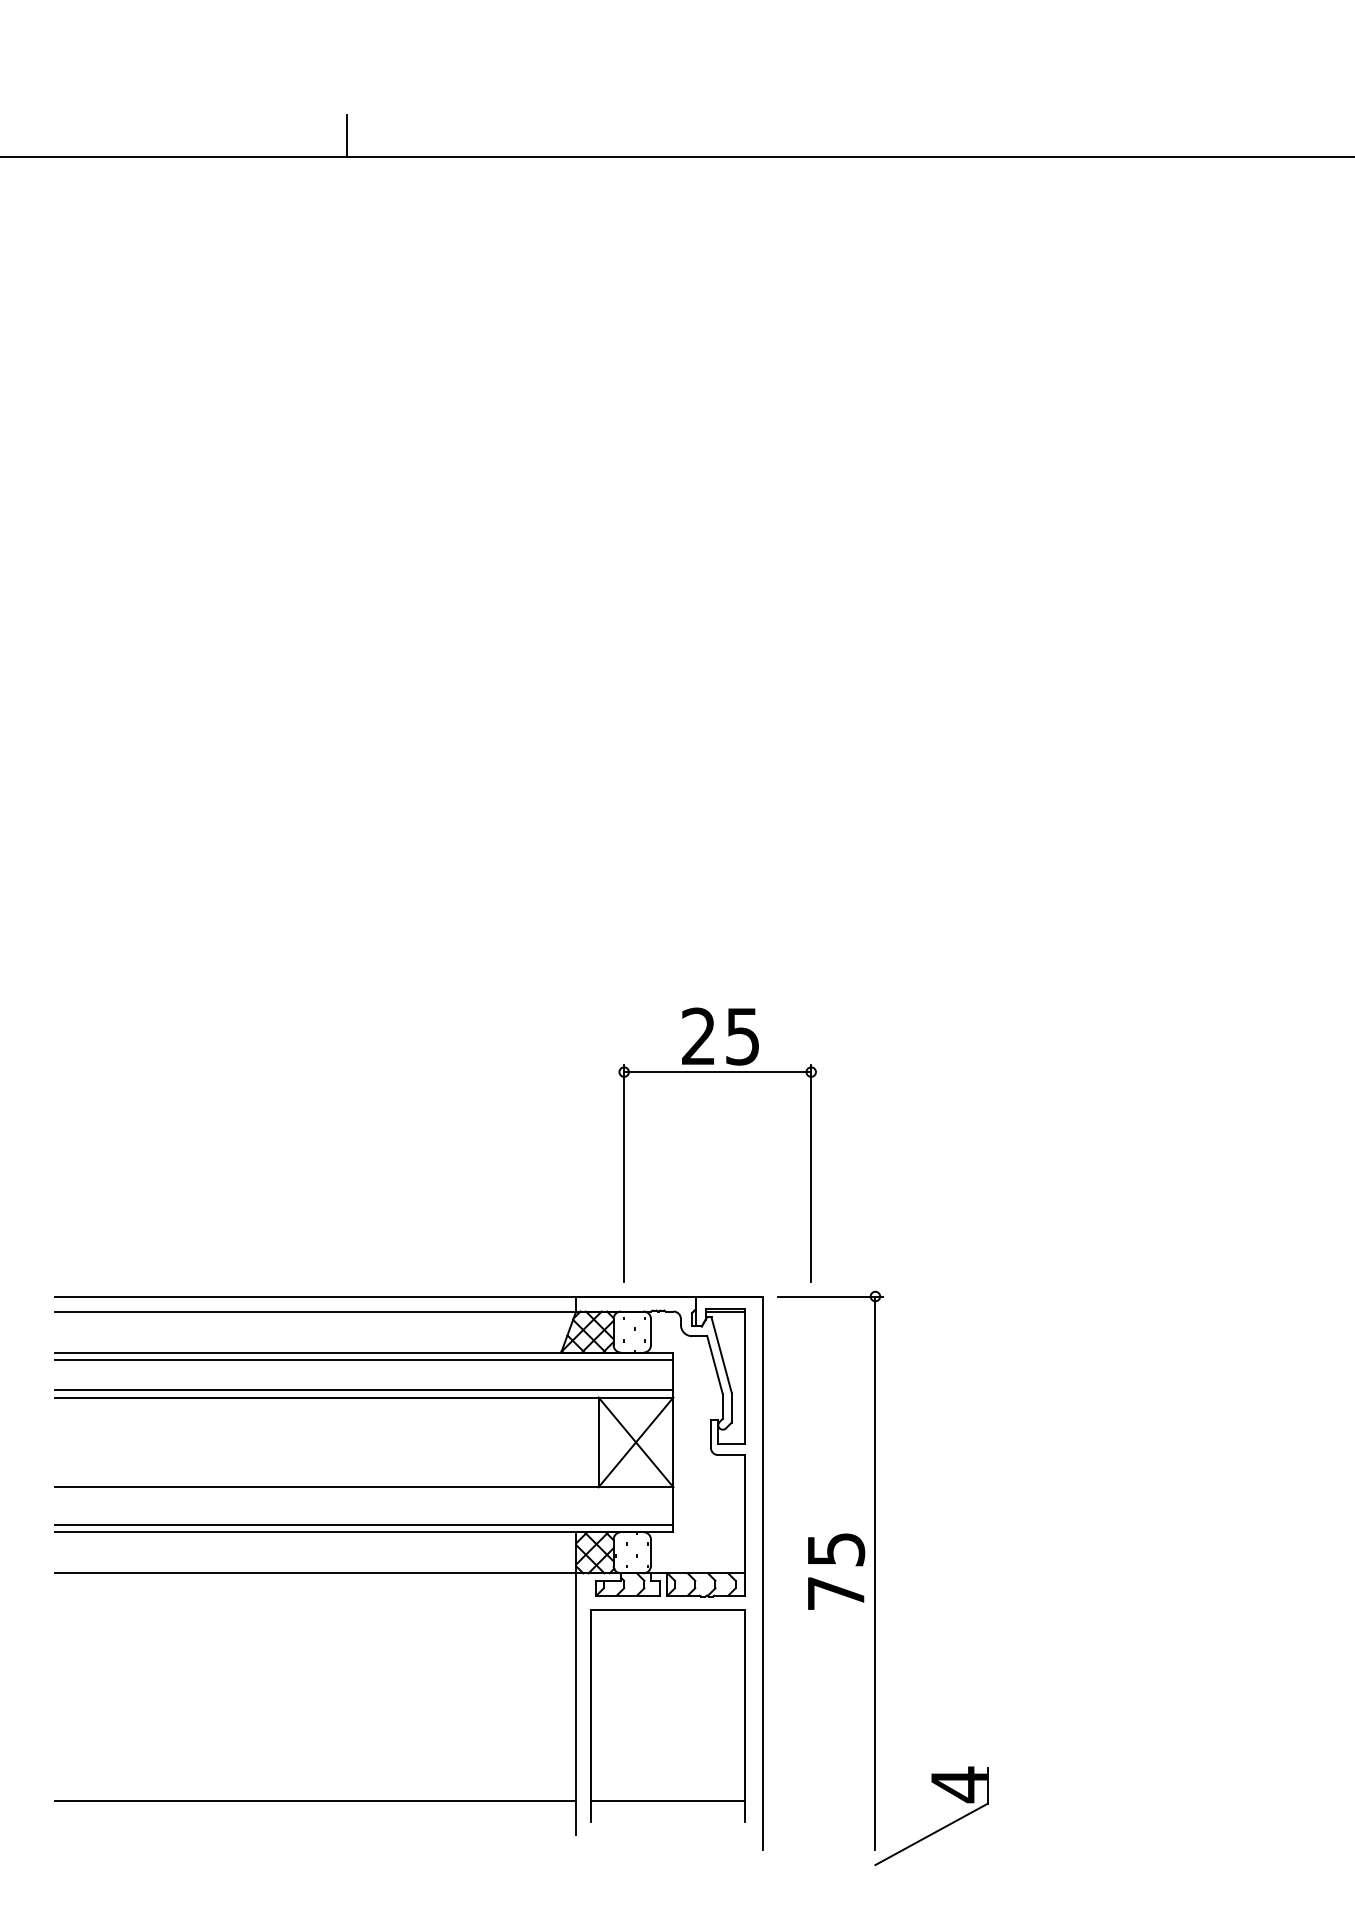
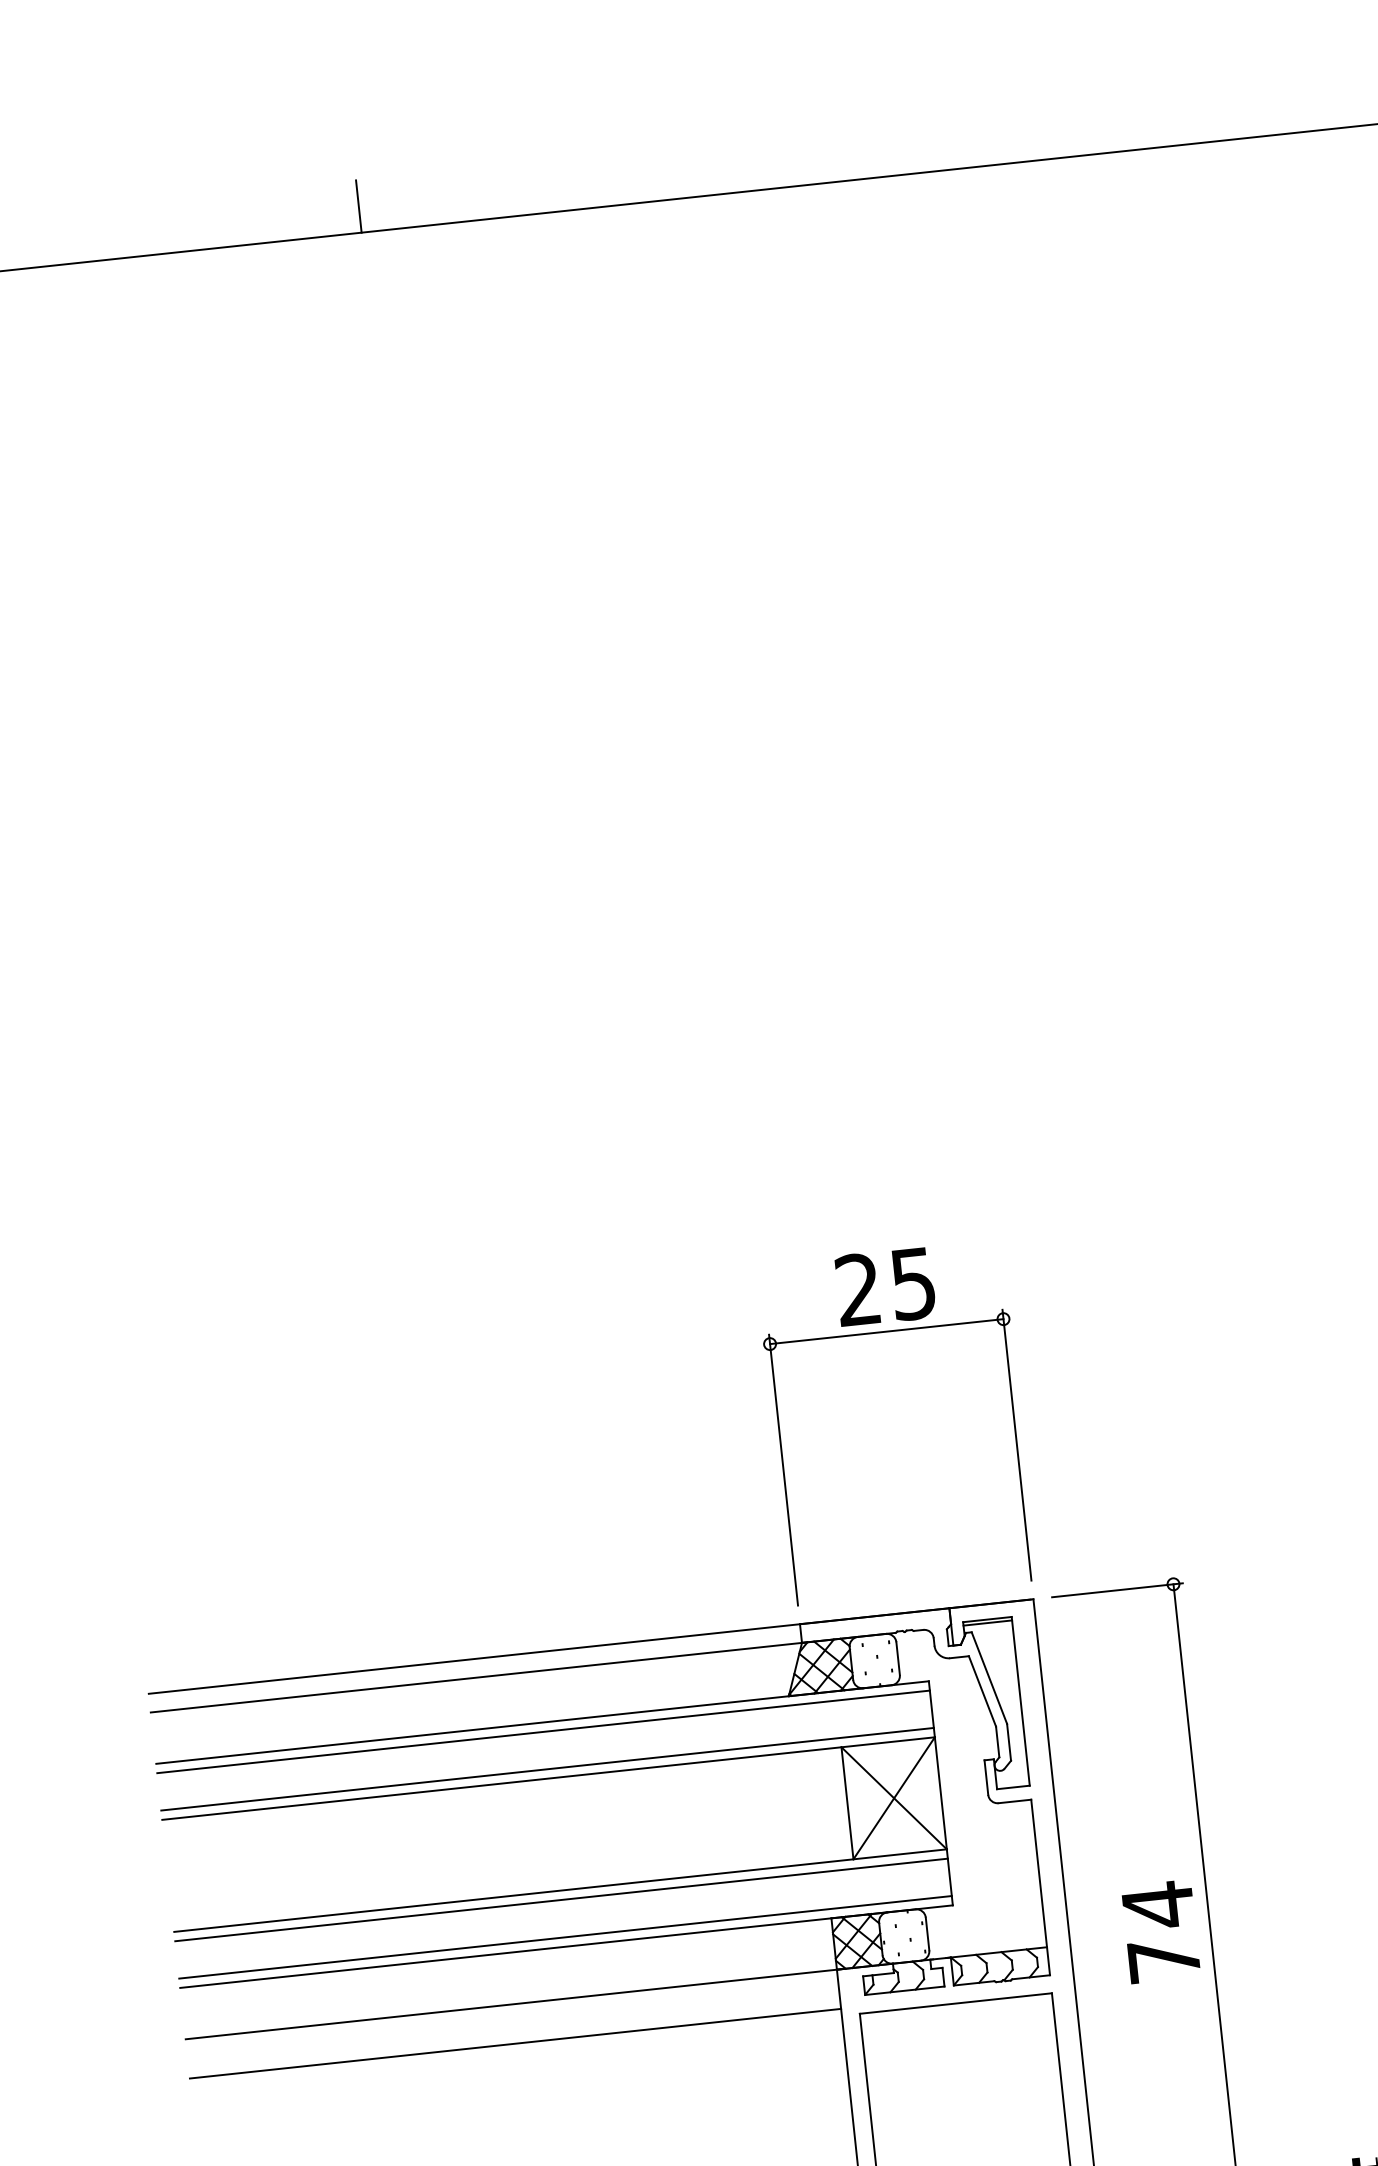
part: (717, 1072) -> (886, 1332), moved
line: (363, 1494) -> (560, 1899), added
text: (836, 1549) -> (1158, 1905), 75 -> 74
line: (315, 1604) -> (515, 2043), added

